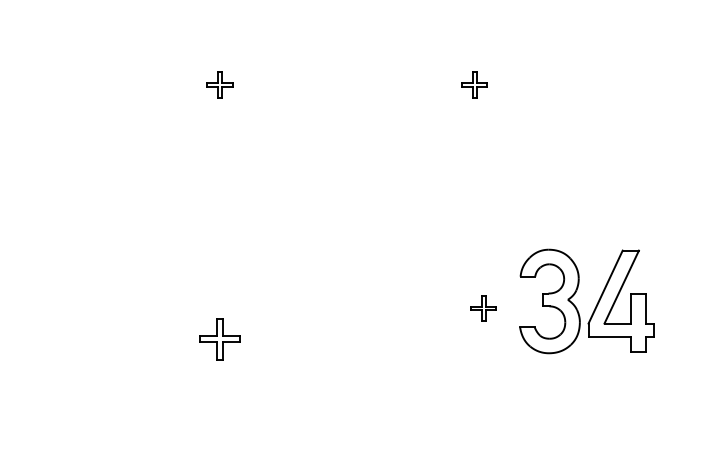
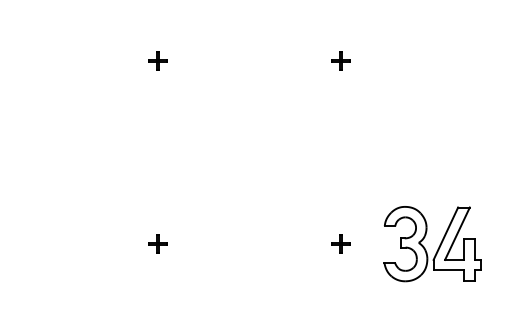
part: (595, 306) -> (438, 247), moved
part: (483, 308) -> (340, 244), moved
part: (219, 339) -> (157, 244), size x0.62

